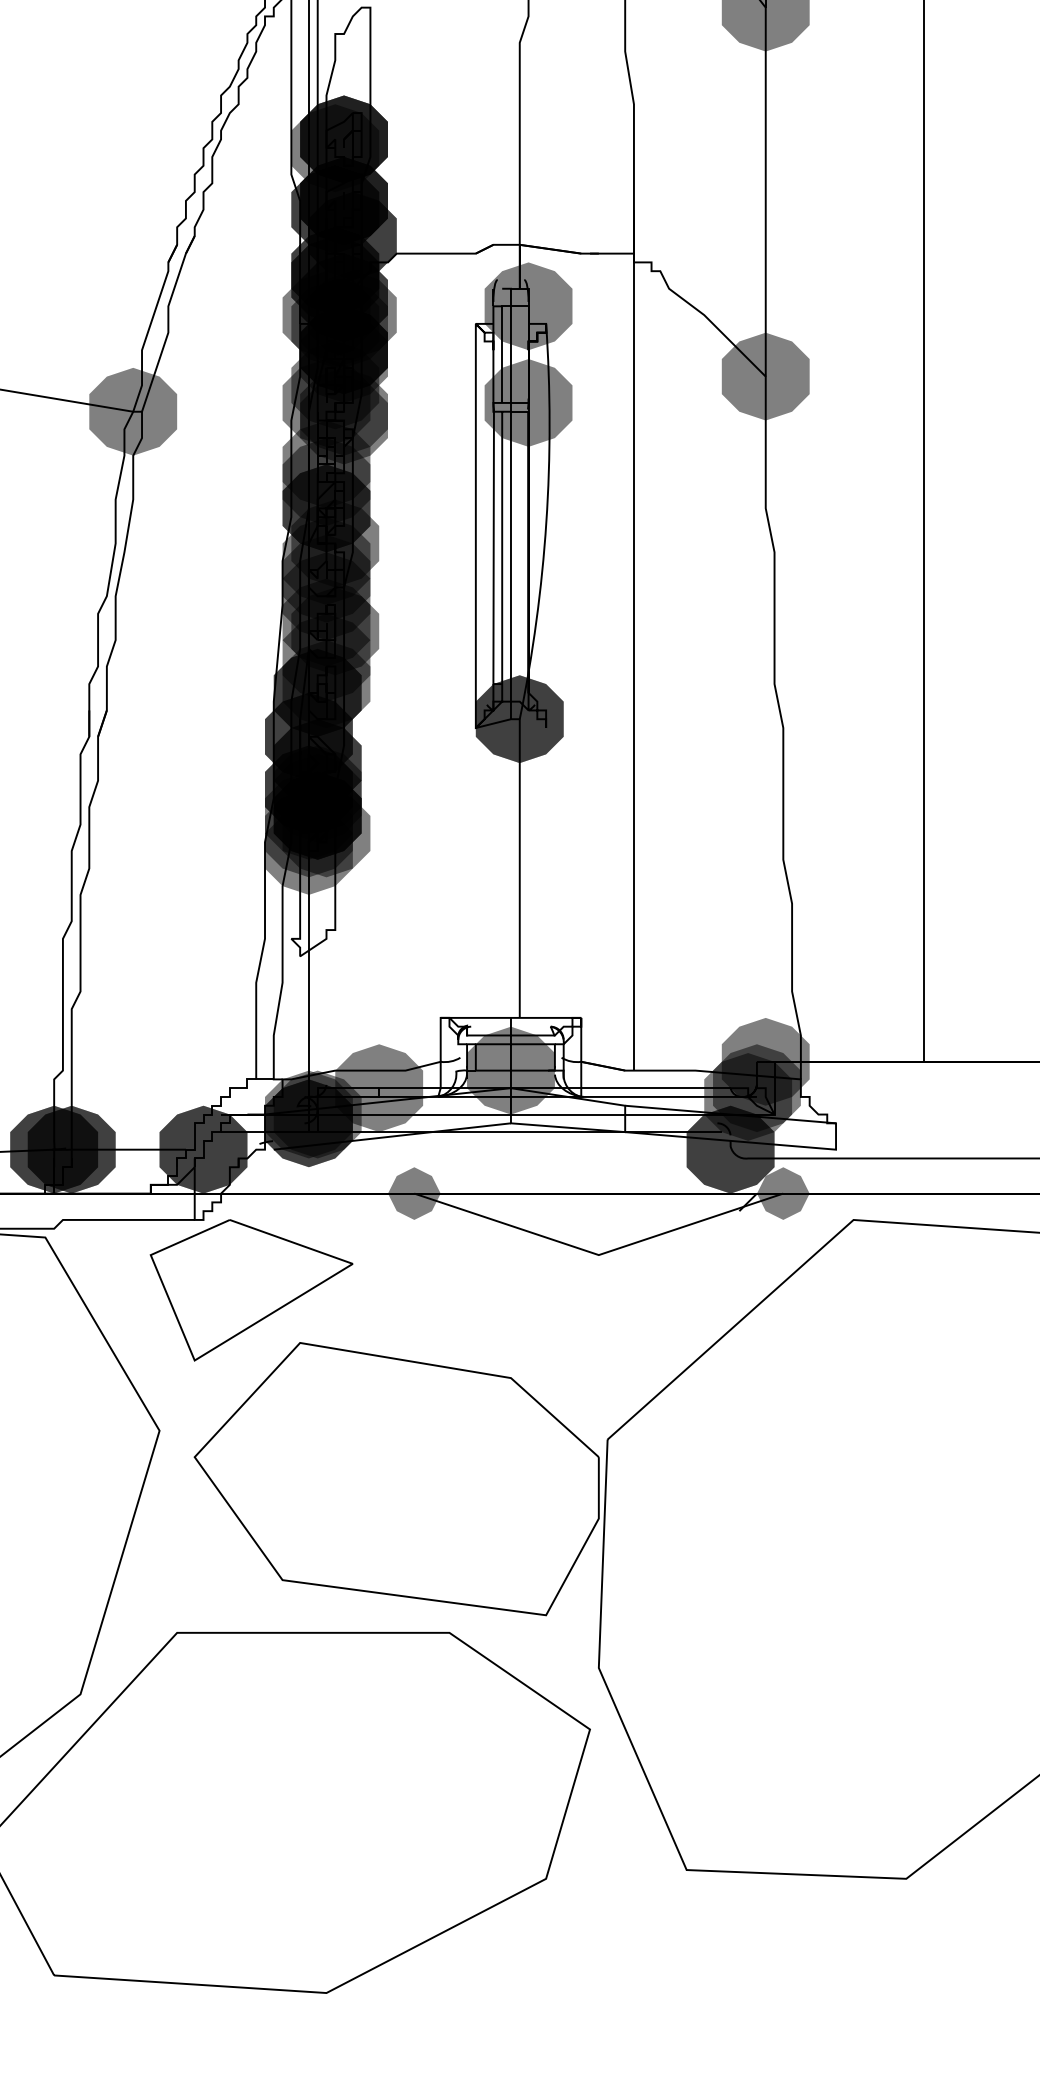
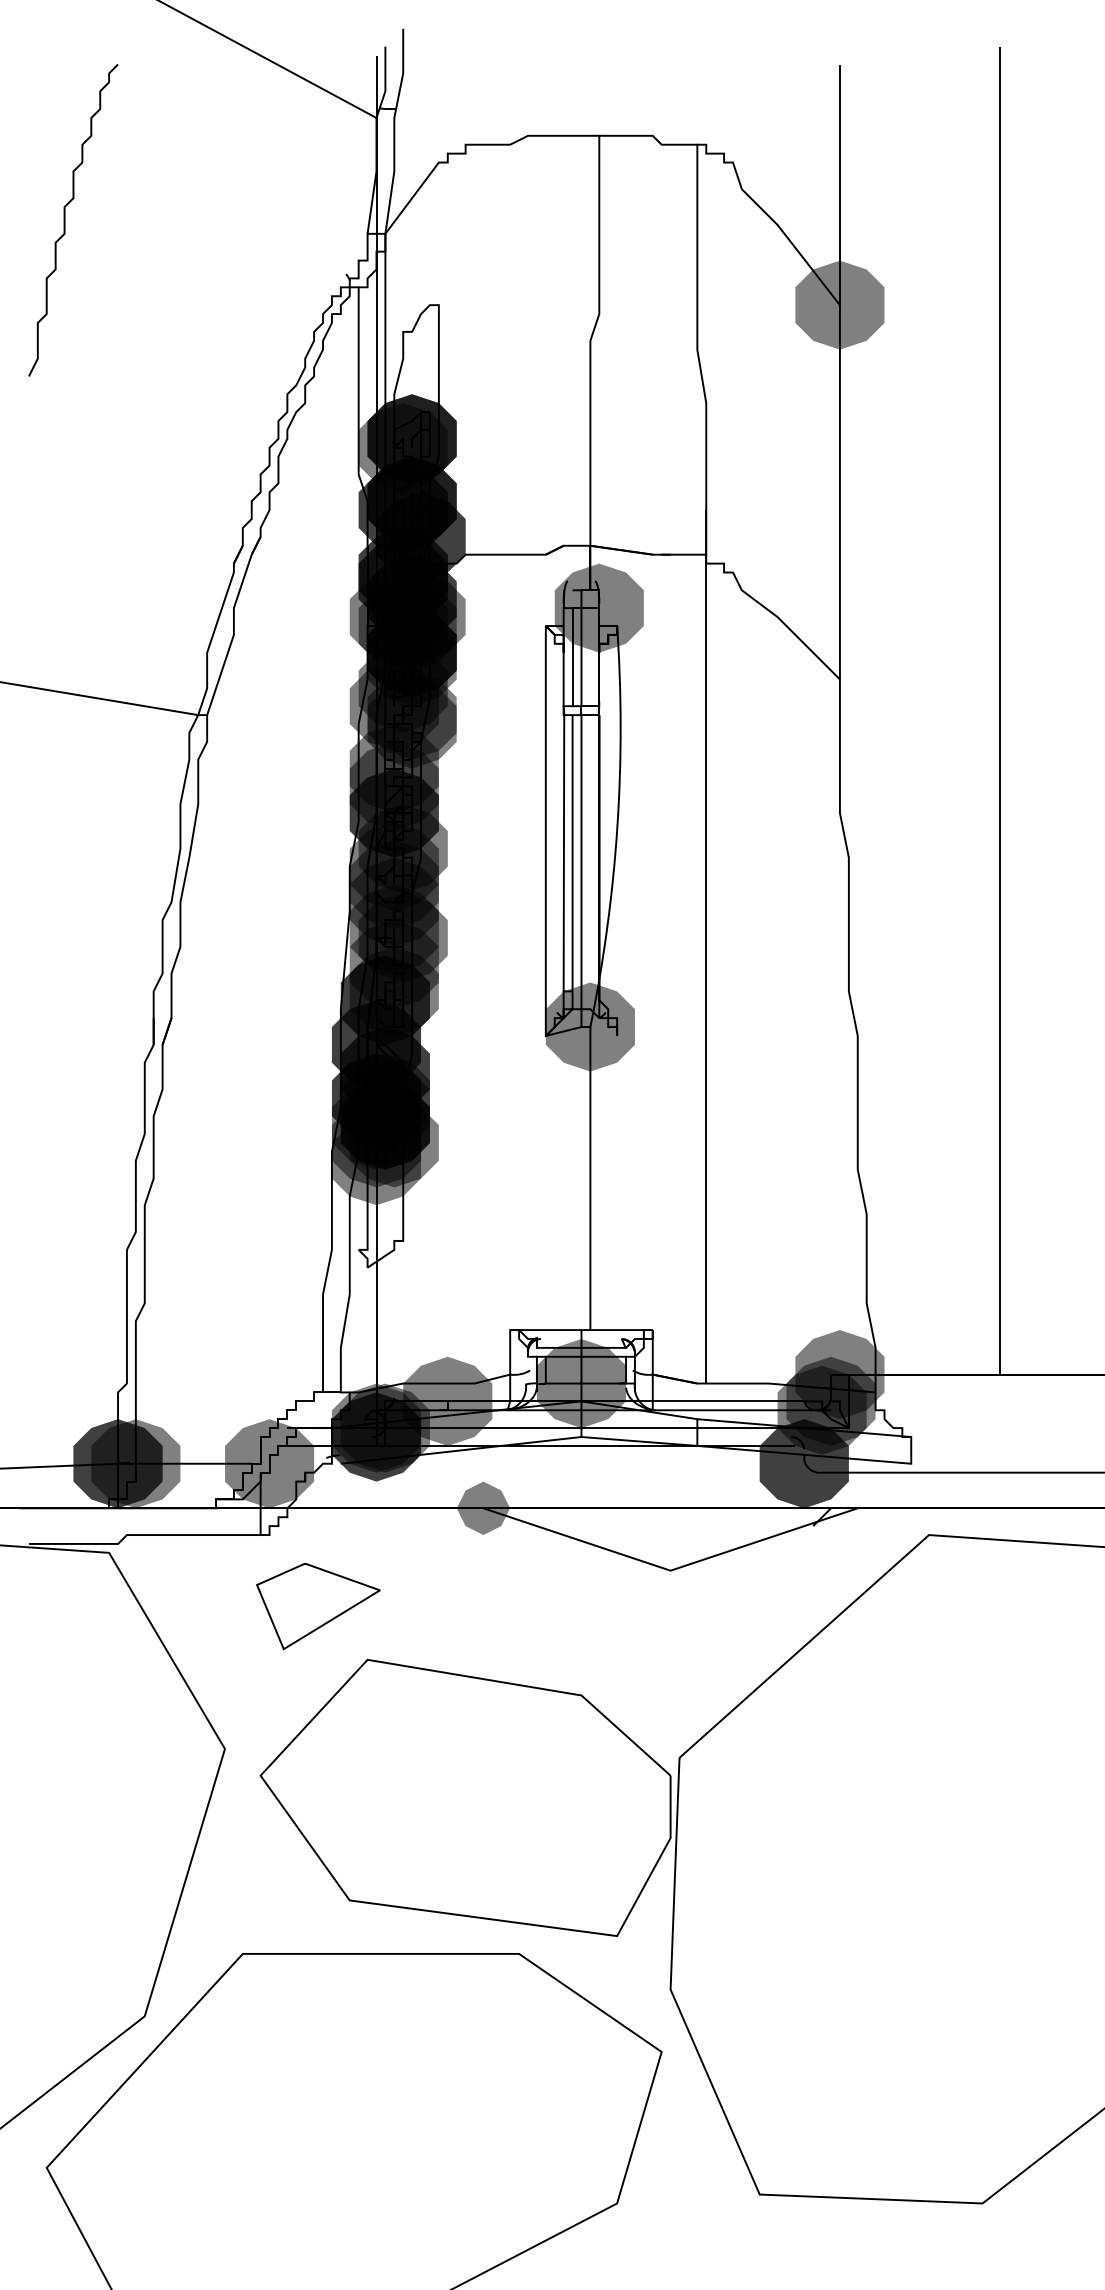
fill: (765, 376) -> (839, 679), removed
fill: (527, 402) -> (598, 705), removed
fill: (132, 411) -> (197, 714), removed
fill: (518, 718) -> (589, 1026), removed
fill: (71, 1149) -> (135, 1463), removed
fill: (203, 1149) -> (269, 1463), removed
fill: (783, 1193) -> (857, 1508), removed
part: (251, 1290) -> (318, 1606), size x0.6

